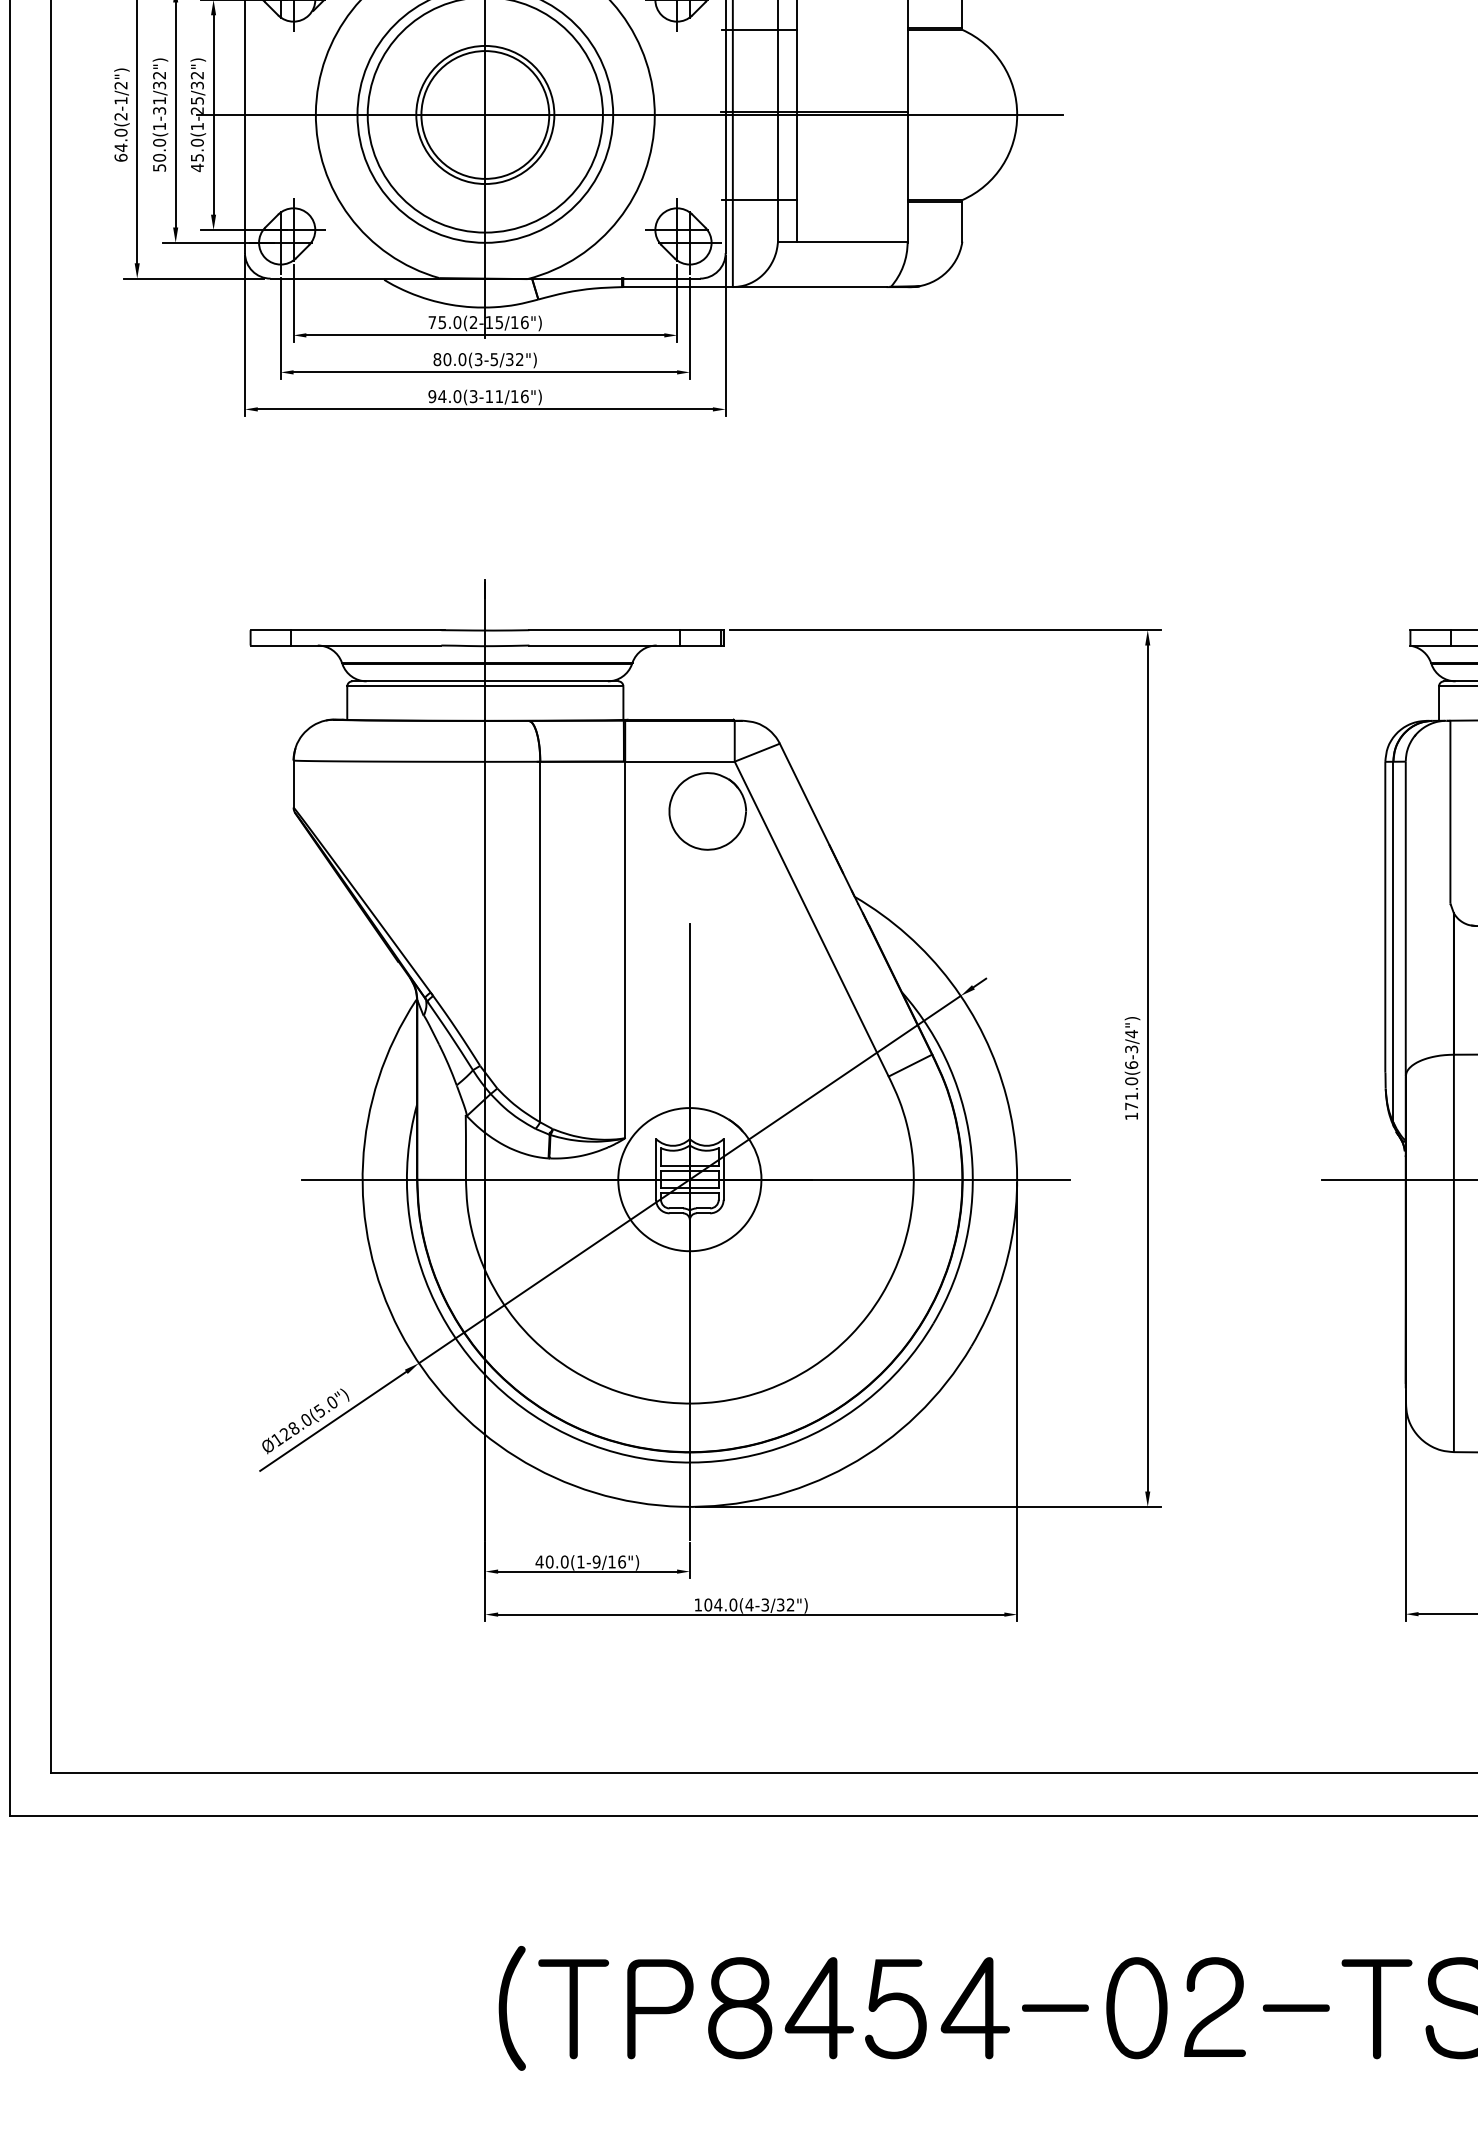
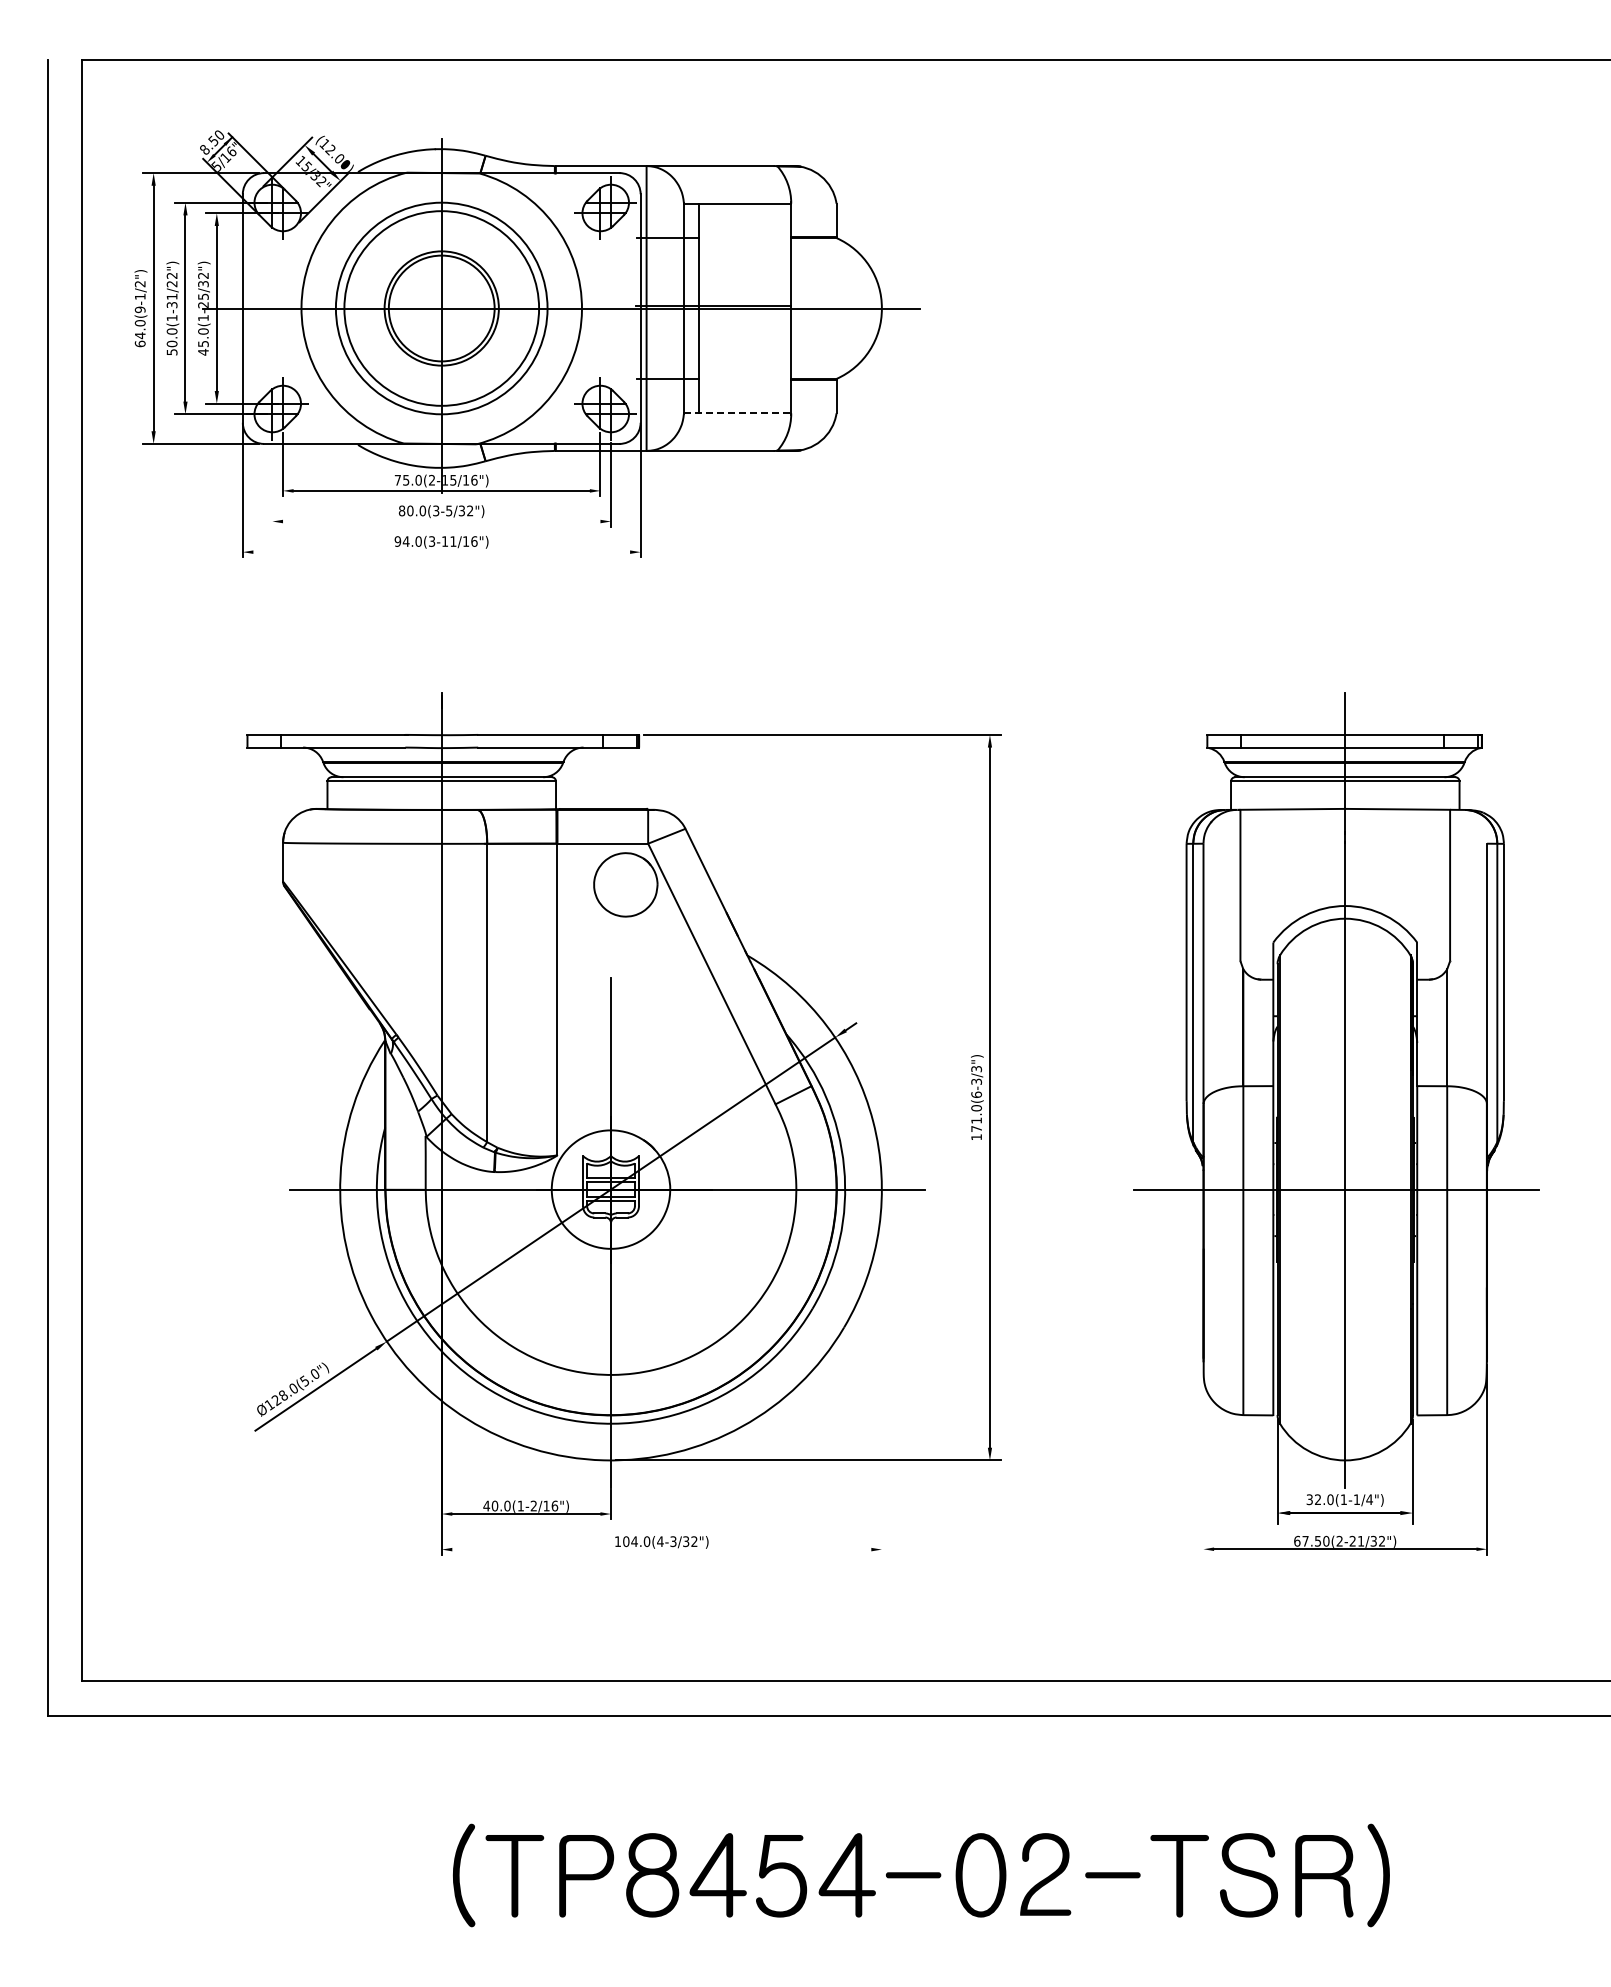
text: (160, 85) -> (172, 284), 50.0(1-31/32") -> 50.0(1-31/22")
text: (121, 116) -> (140, 309), 64.0(2-1/2") -> 64.0(9-1/2")
line: (842, 241) -> (737, 413), solid -> dashed
line: (280, 327) -> (272, 484), removed
line: (485, 372) -> (441, 521), removed
line: (485, 409) -> (441, 552), removed
text: (1131, 1033) -> (976, 1068), 171.0(6-3/4") -> 171.0(6-3/3")
line: (1016, 1401) -> (881, 1373), removed
line: (1405, 1505) -> (1203, 1459), removed
text: (596, 1561) -> (533, 1505), 40.0(1-9/16") -> 40.0(1-2/16")
line: (750, 1614) -> (661, 1549), removed

